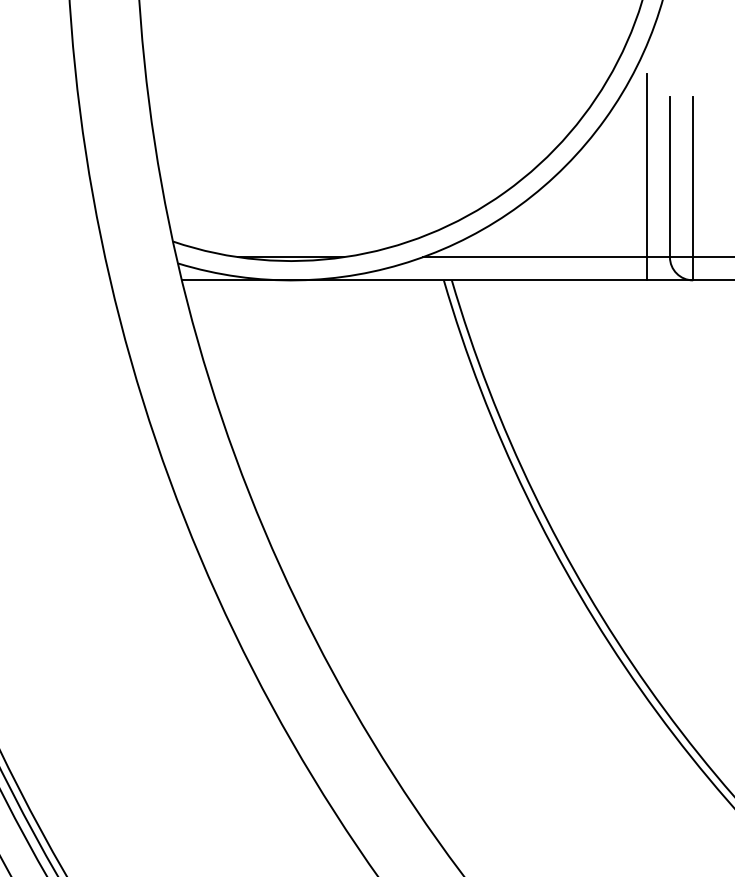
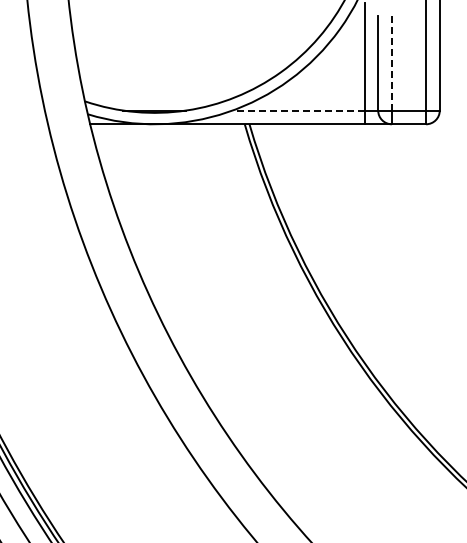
line: (692, 175) -> (391, 62), solid -> dashed
line: (534, 257) -> (298, 110), solid -> dashed

